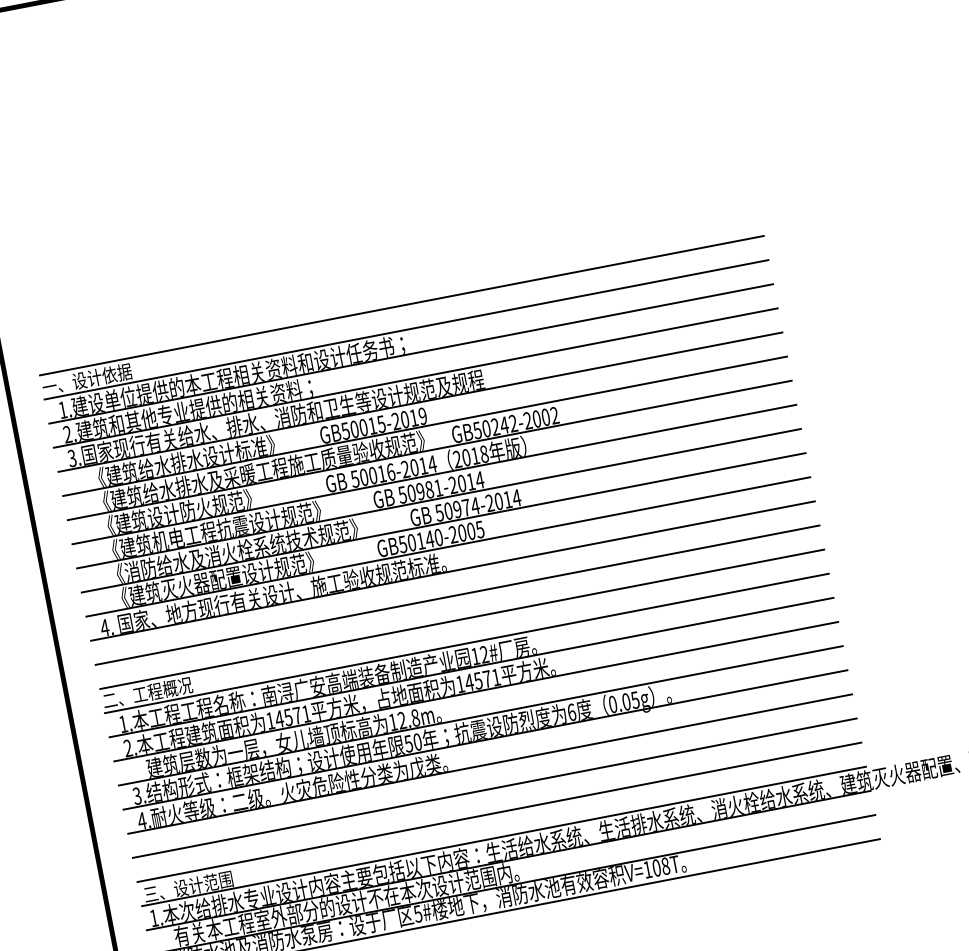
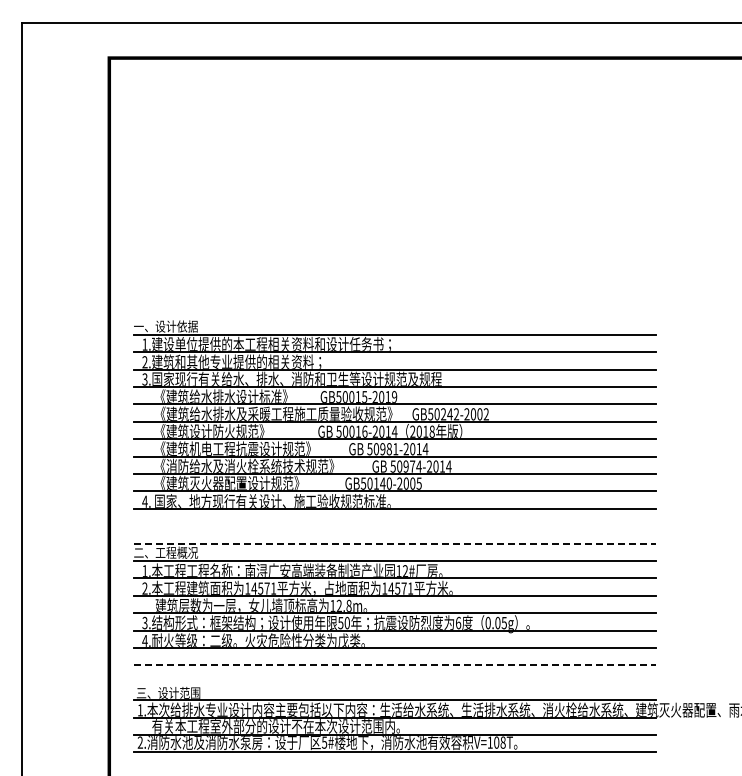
line: (401, 305) -> (394, 317), removed
line: (457, 595) -> (394, 526), removed
line: (463, 618) -> (395, 543), solid -> dashed
line: (495, 788) -> (395, 665), solid -> dashed
line: (498, 811) -> (394, 682), removed

